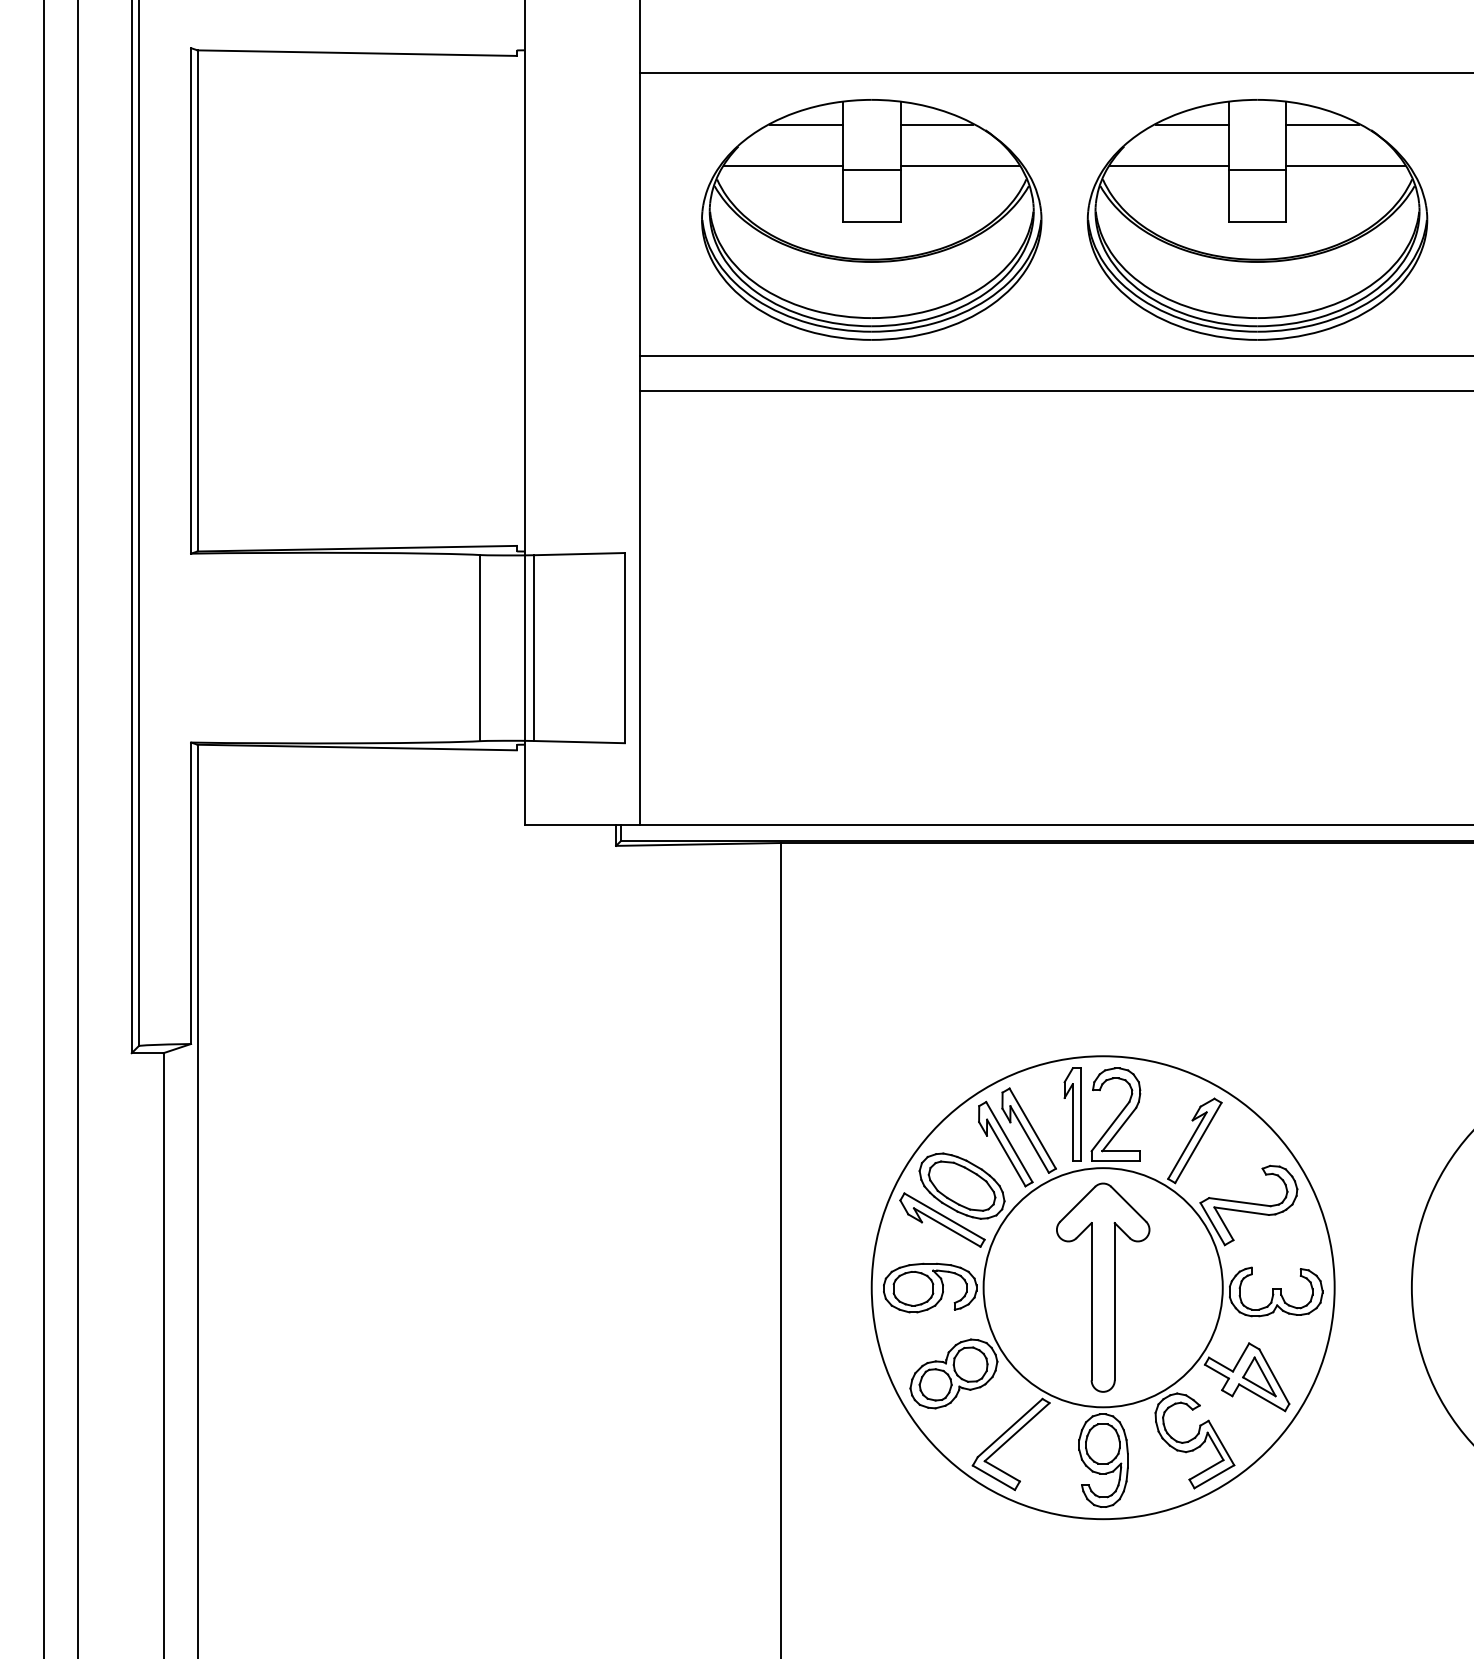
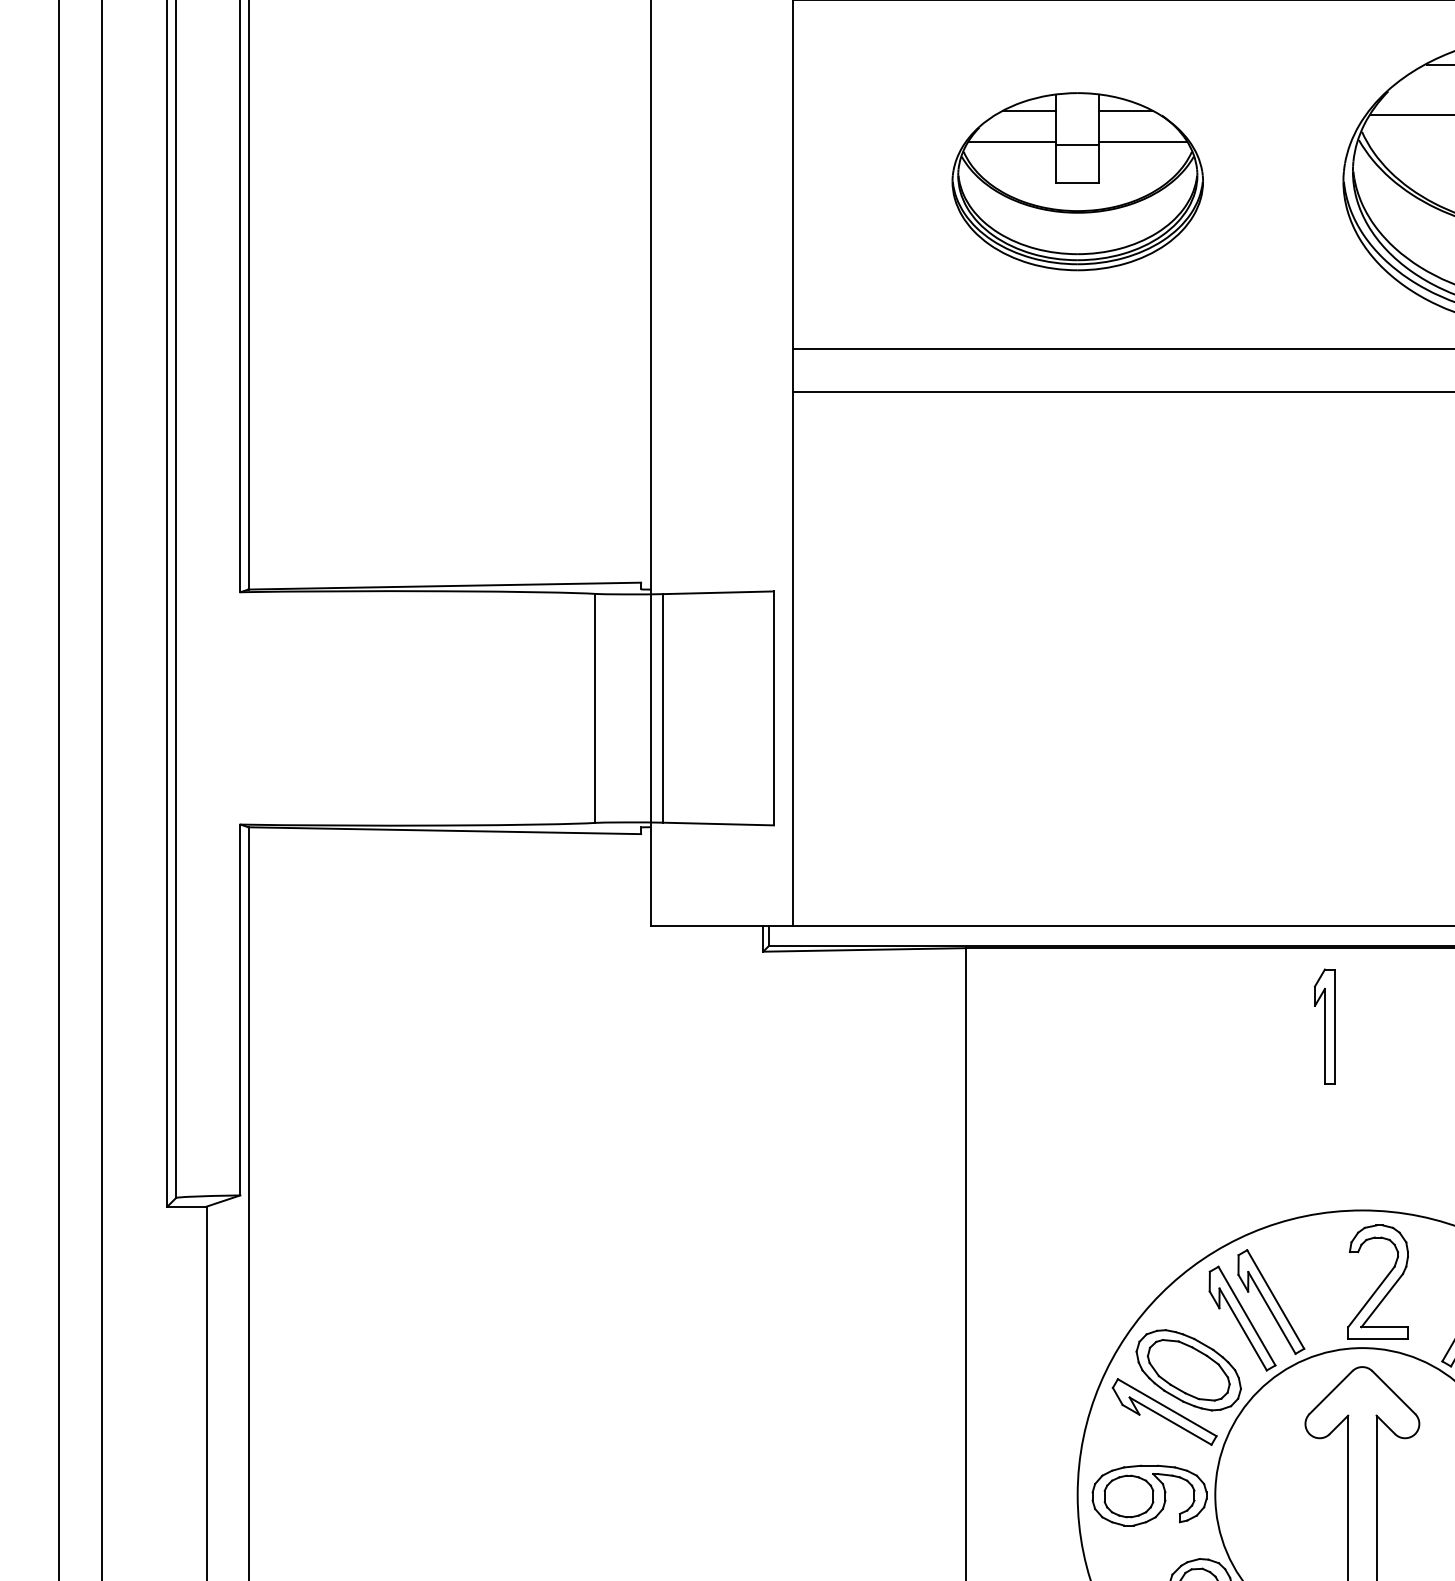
part: (871, 219) -> (1077, 181), size x0.6
part: (1072, 1114) -> (1324, 1026), moved

